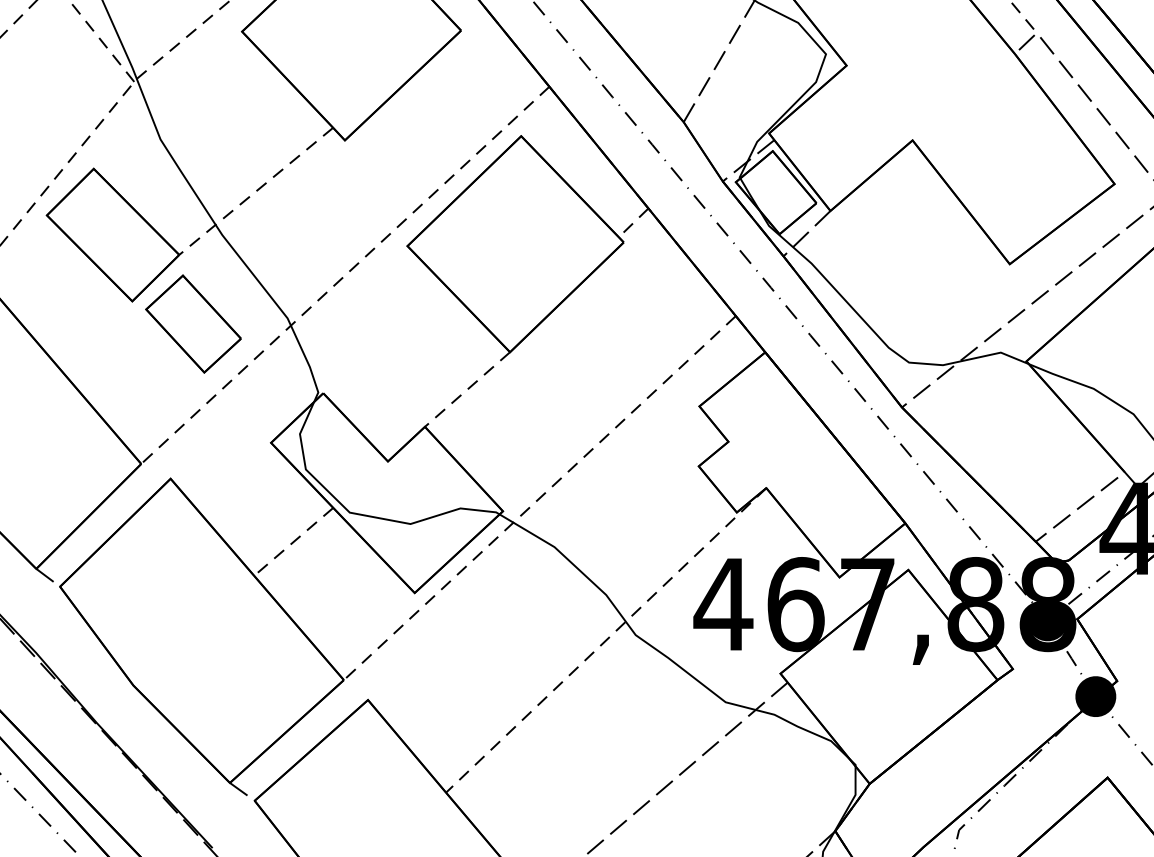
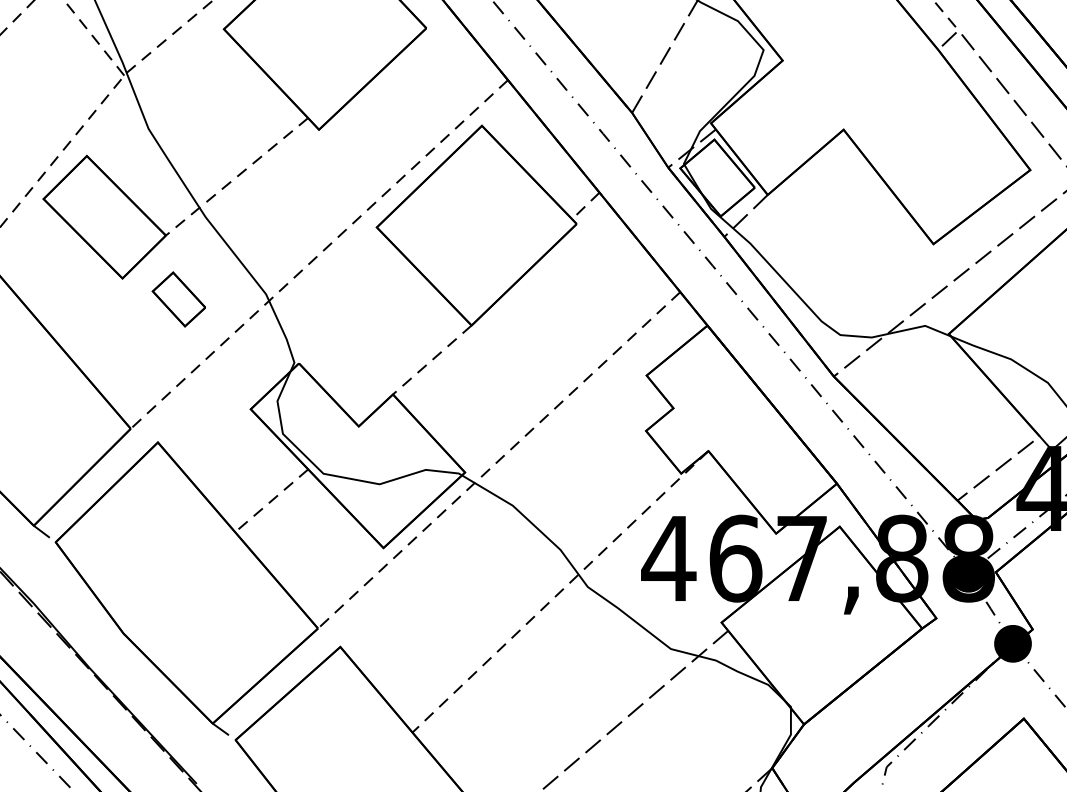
part: (192, 324) -> (178, 299), size x0.6

